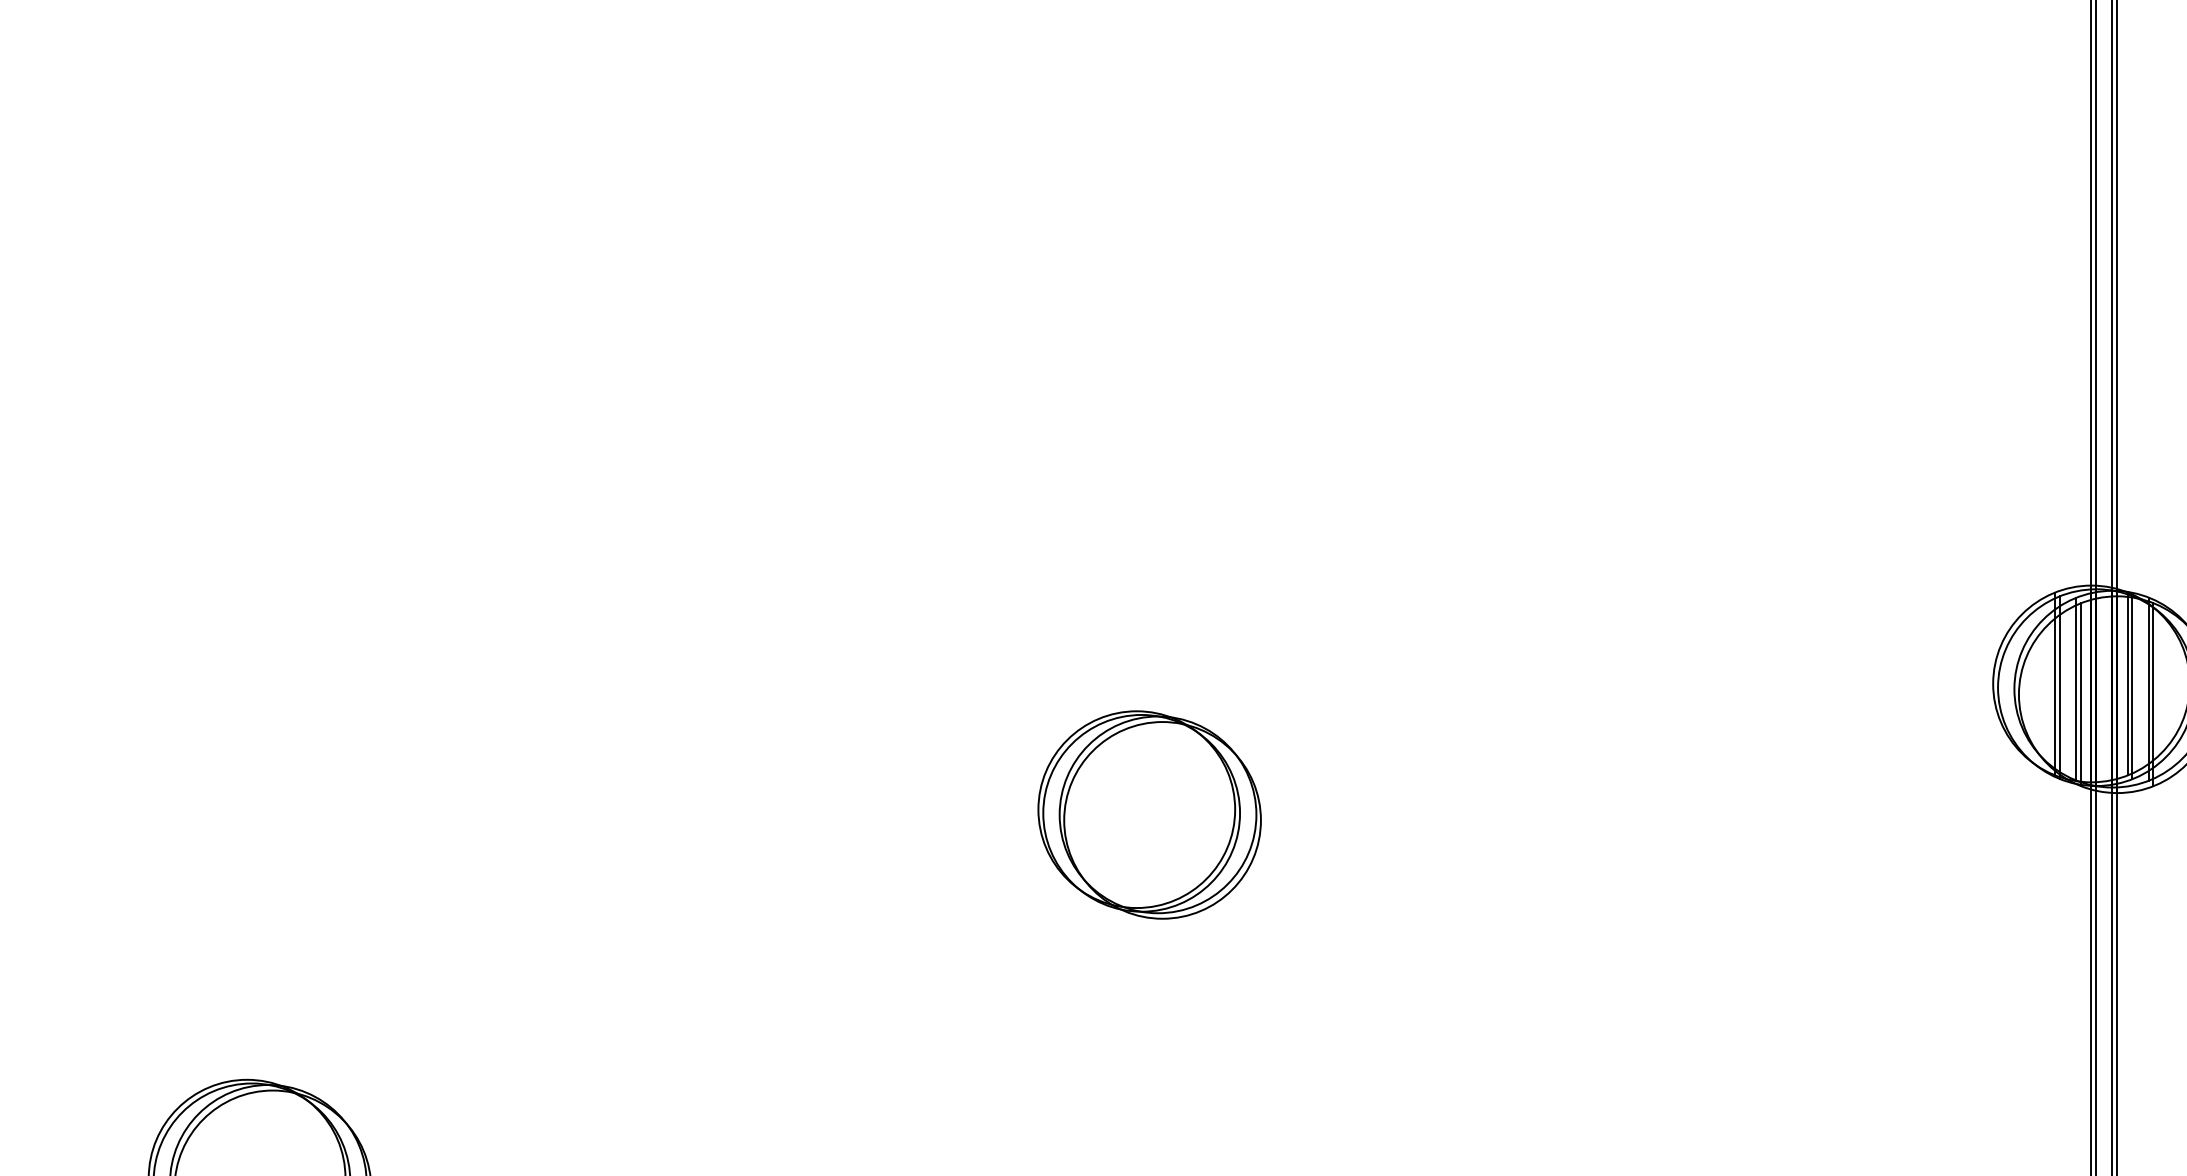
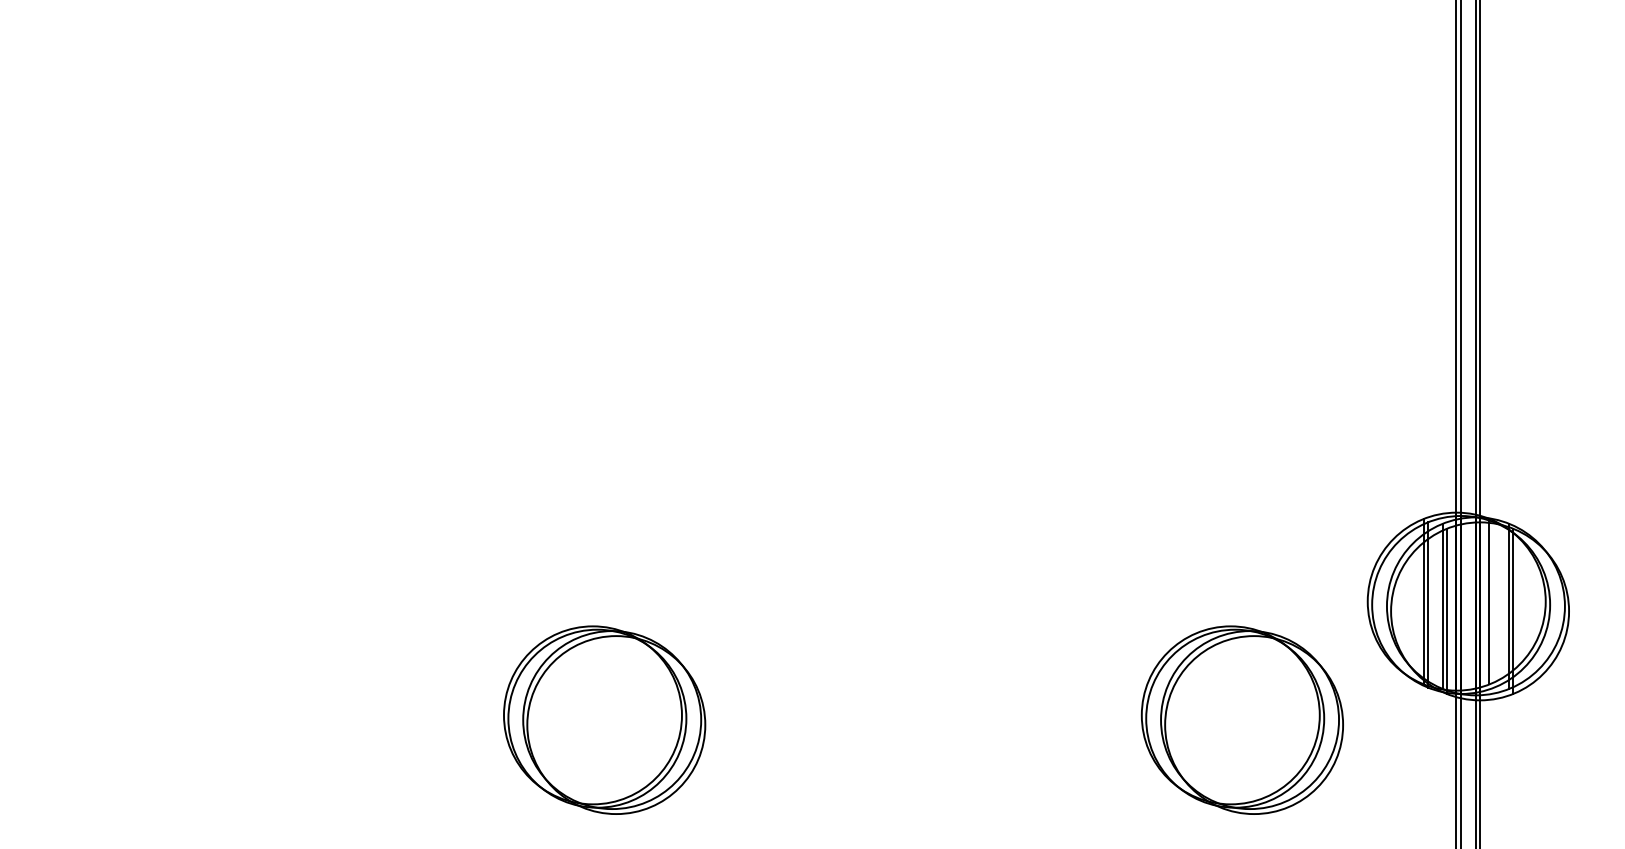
line: (2132, 687) -> (1493, 604), removed
part: (1854, 814) -> (1242, 719), added

